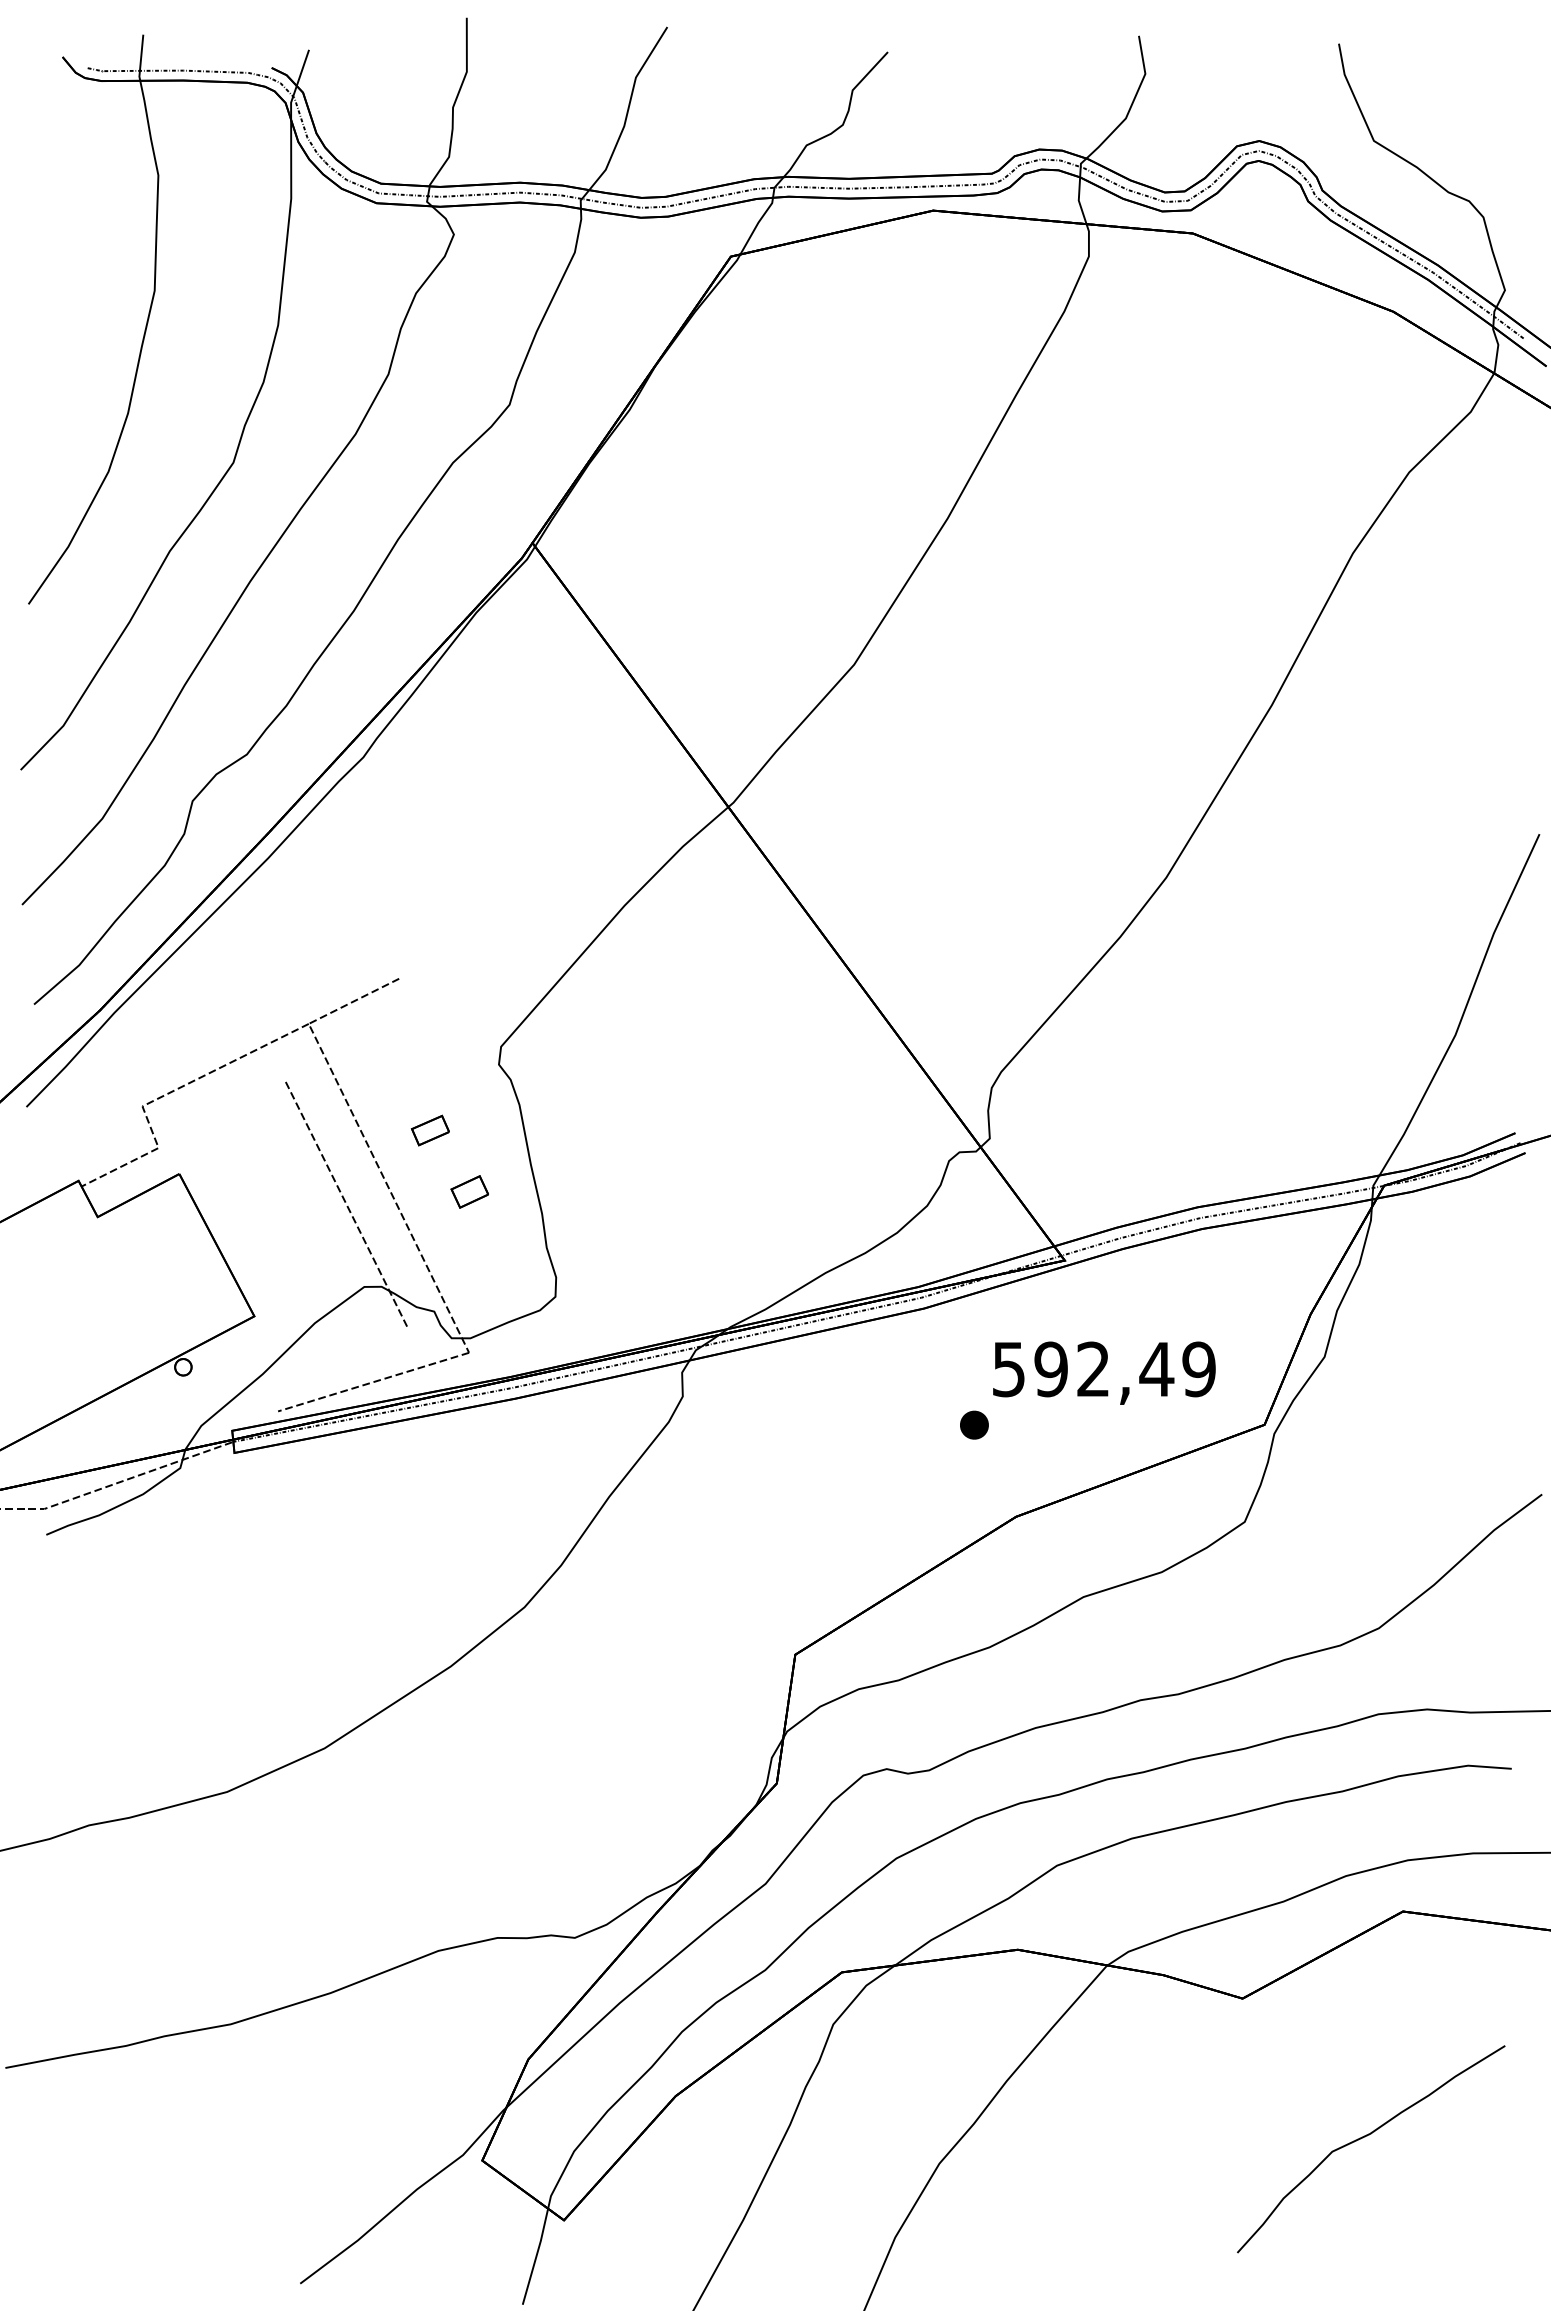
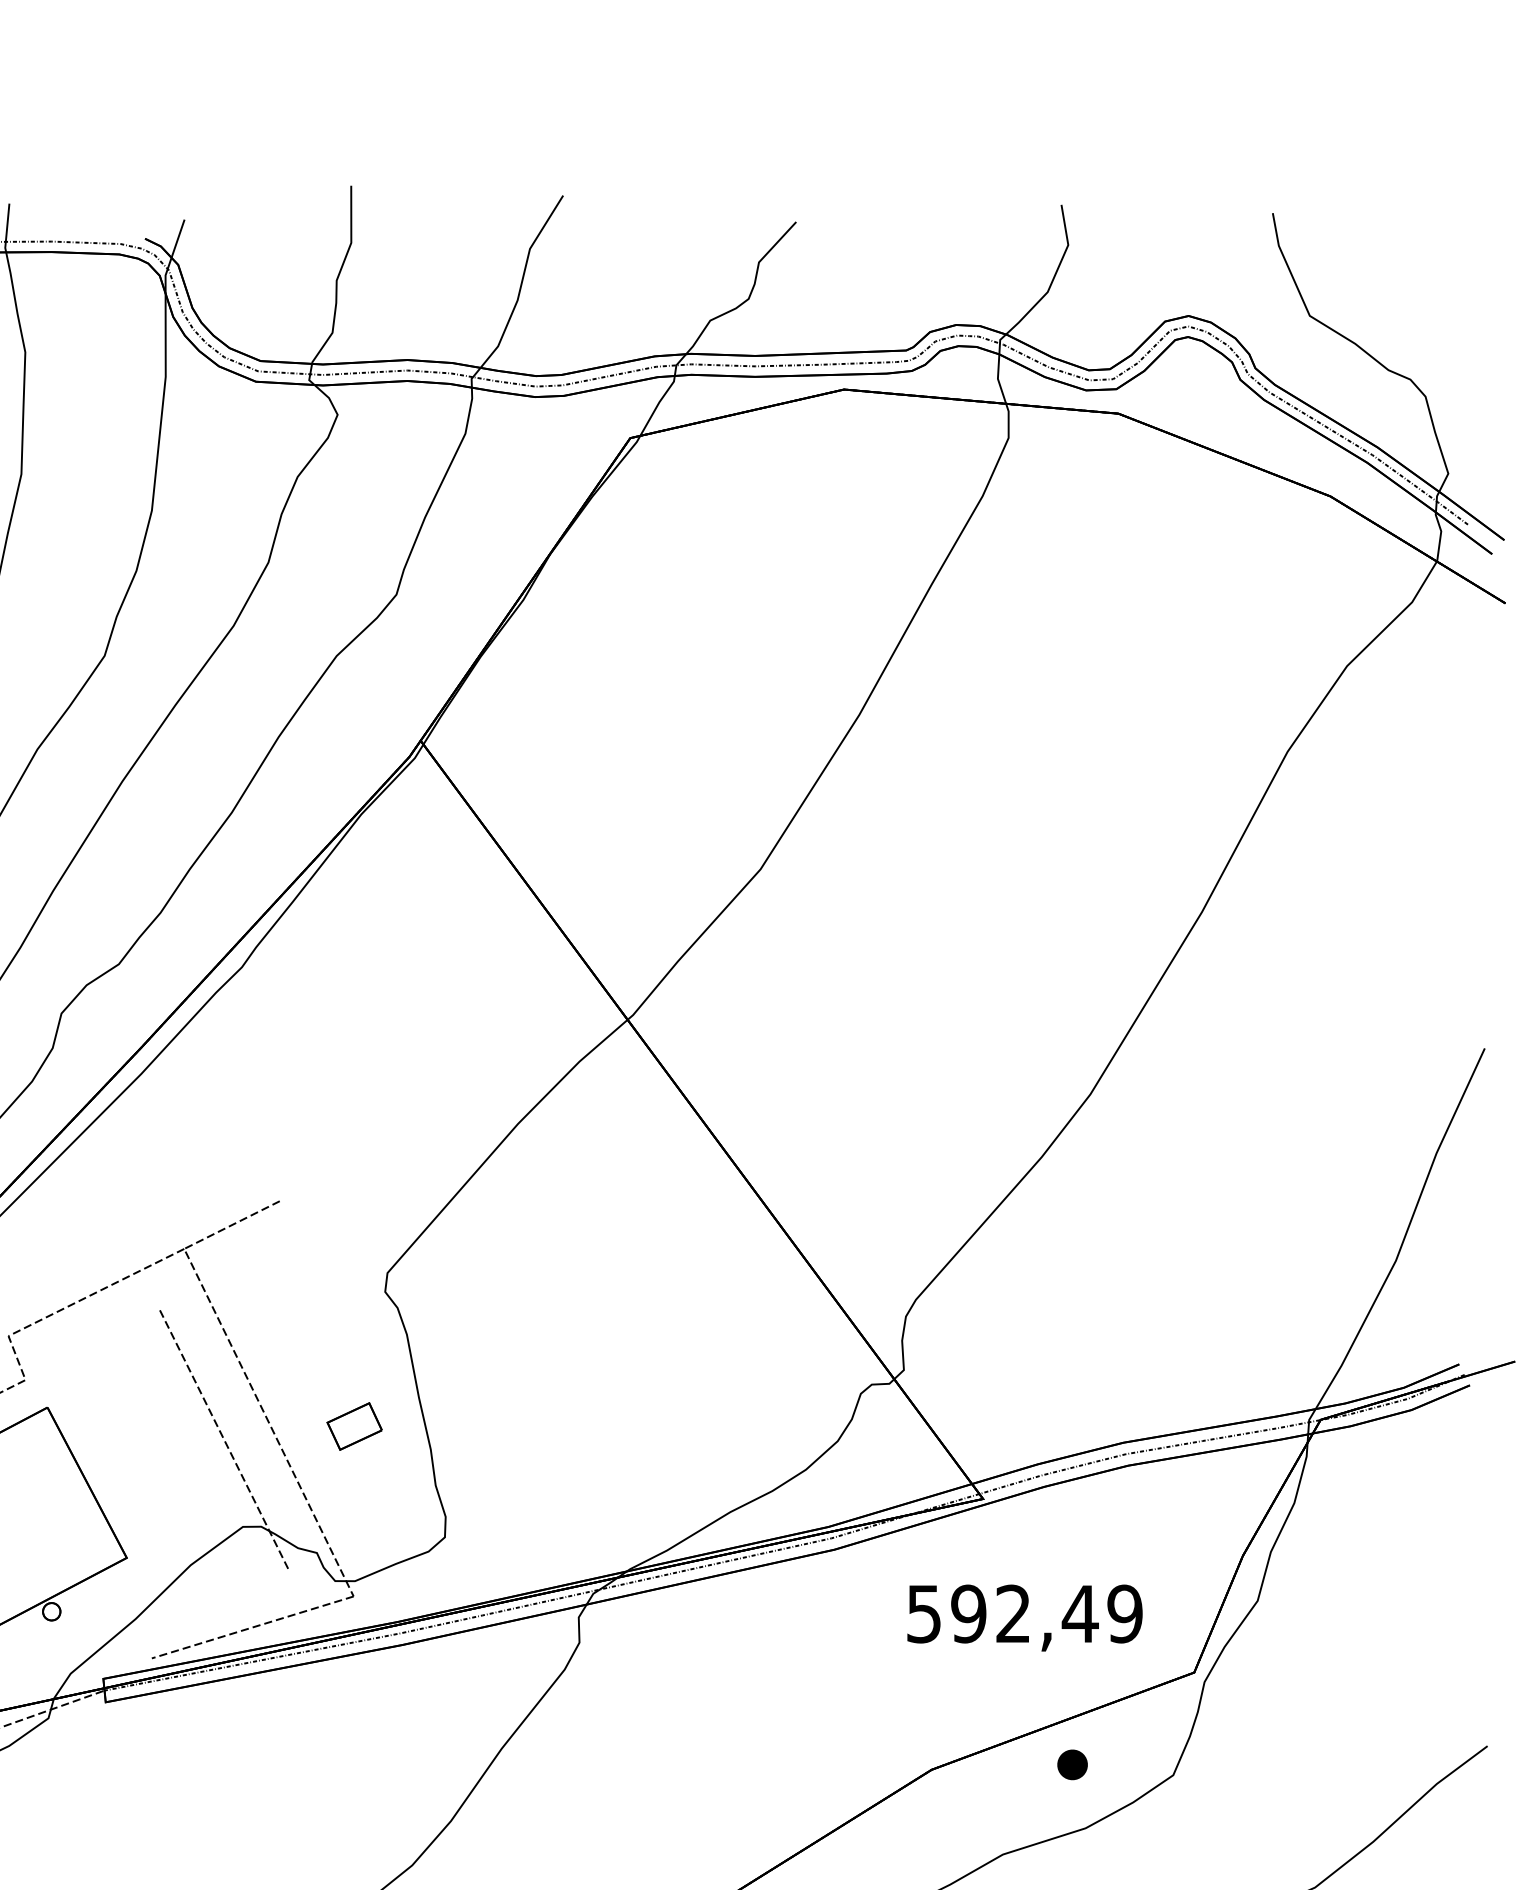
part: (429, 1130) -> (311, 1361), removed
part: (469, 1191) -> (354, 1426), size x1.4
part: (974, 1424) -> (1072, 1764), moved

